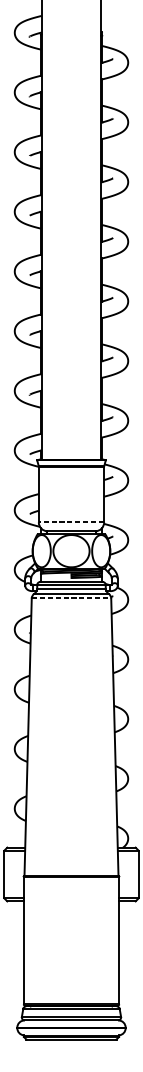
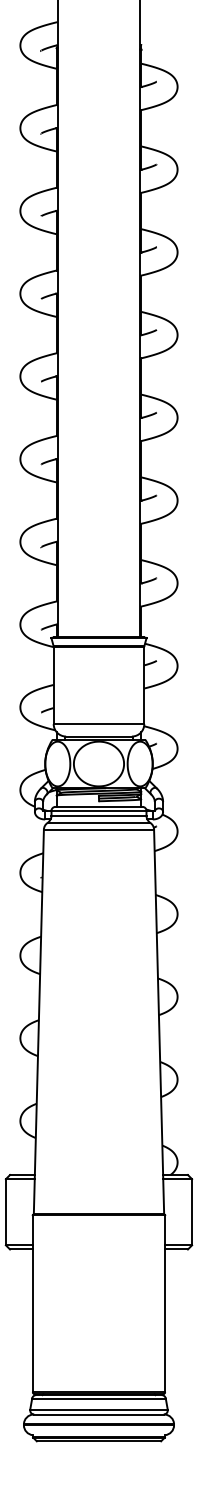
line: (71, 522) -> (98, 724), dashed -> solid
line: (71, 598) -> (99, 829), dashed -> solid

